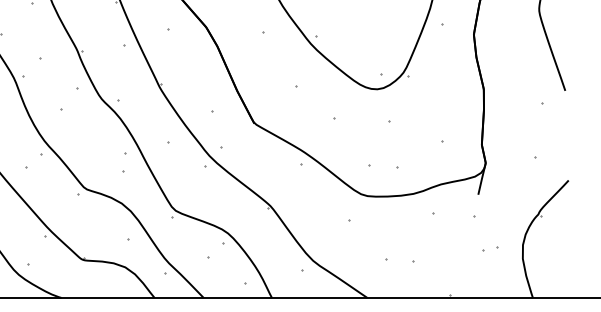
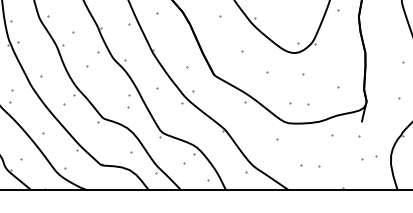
part: (490, 248) -> (369, 157), size x1.6

